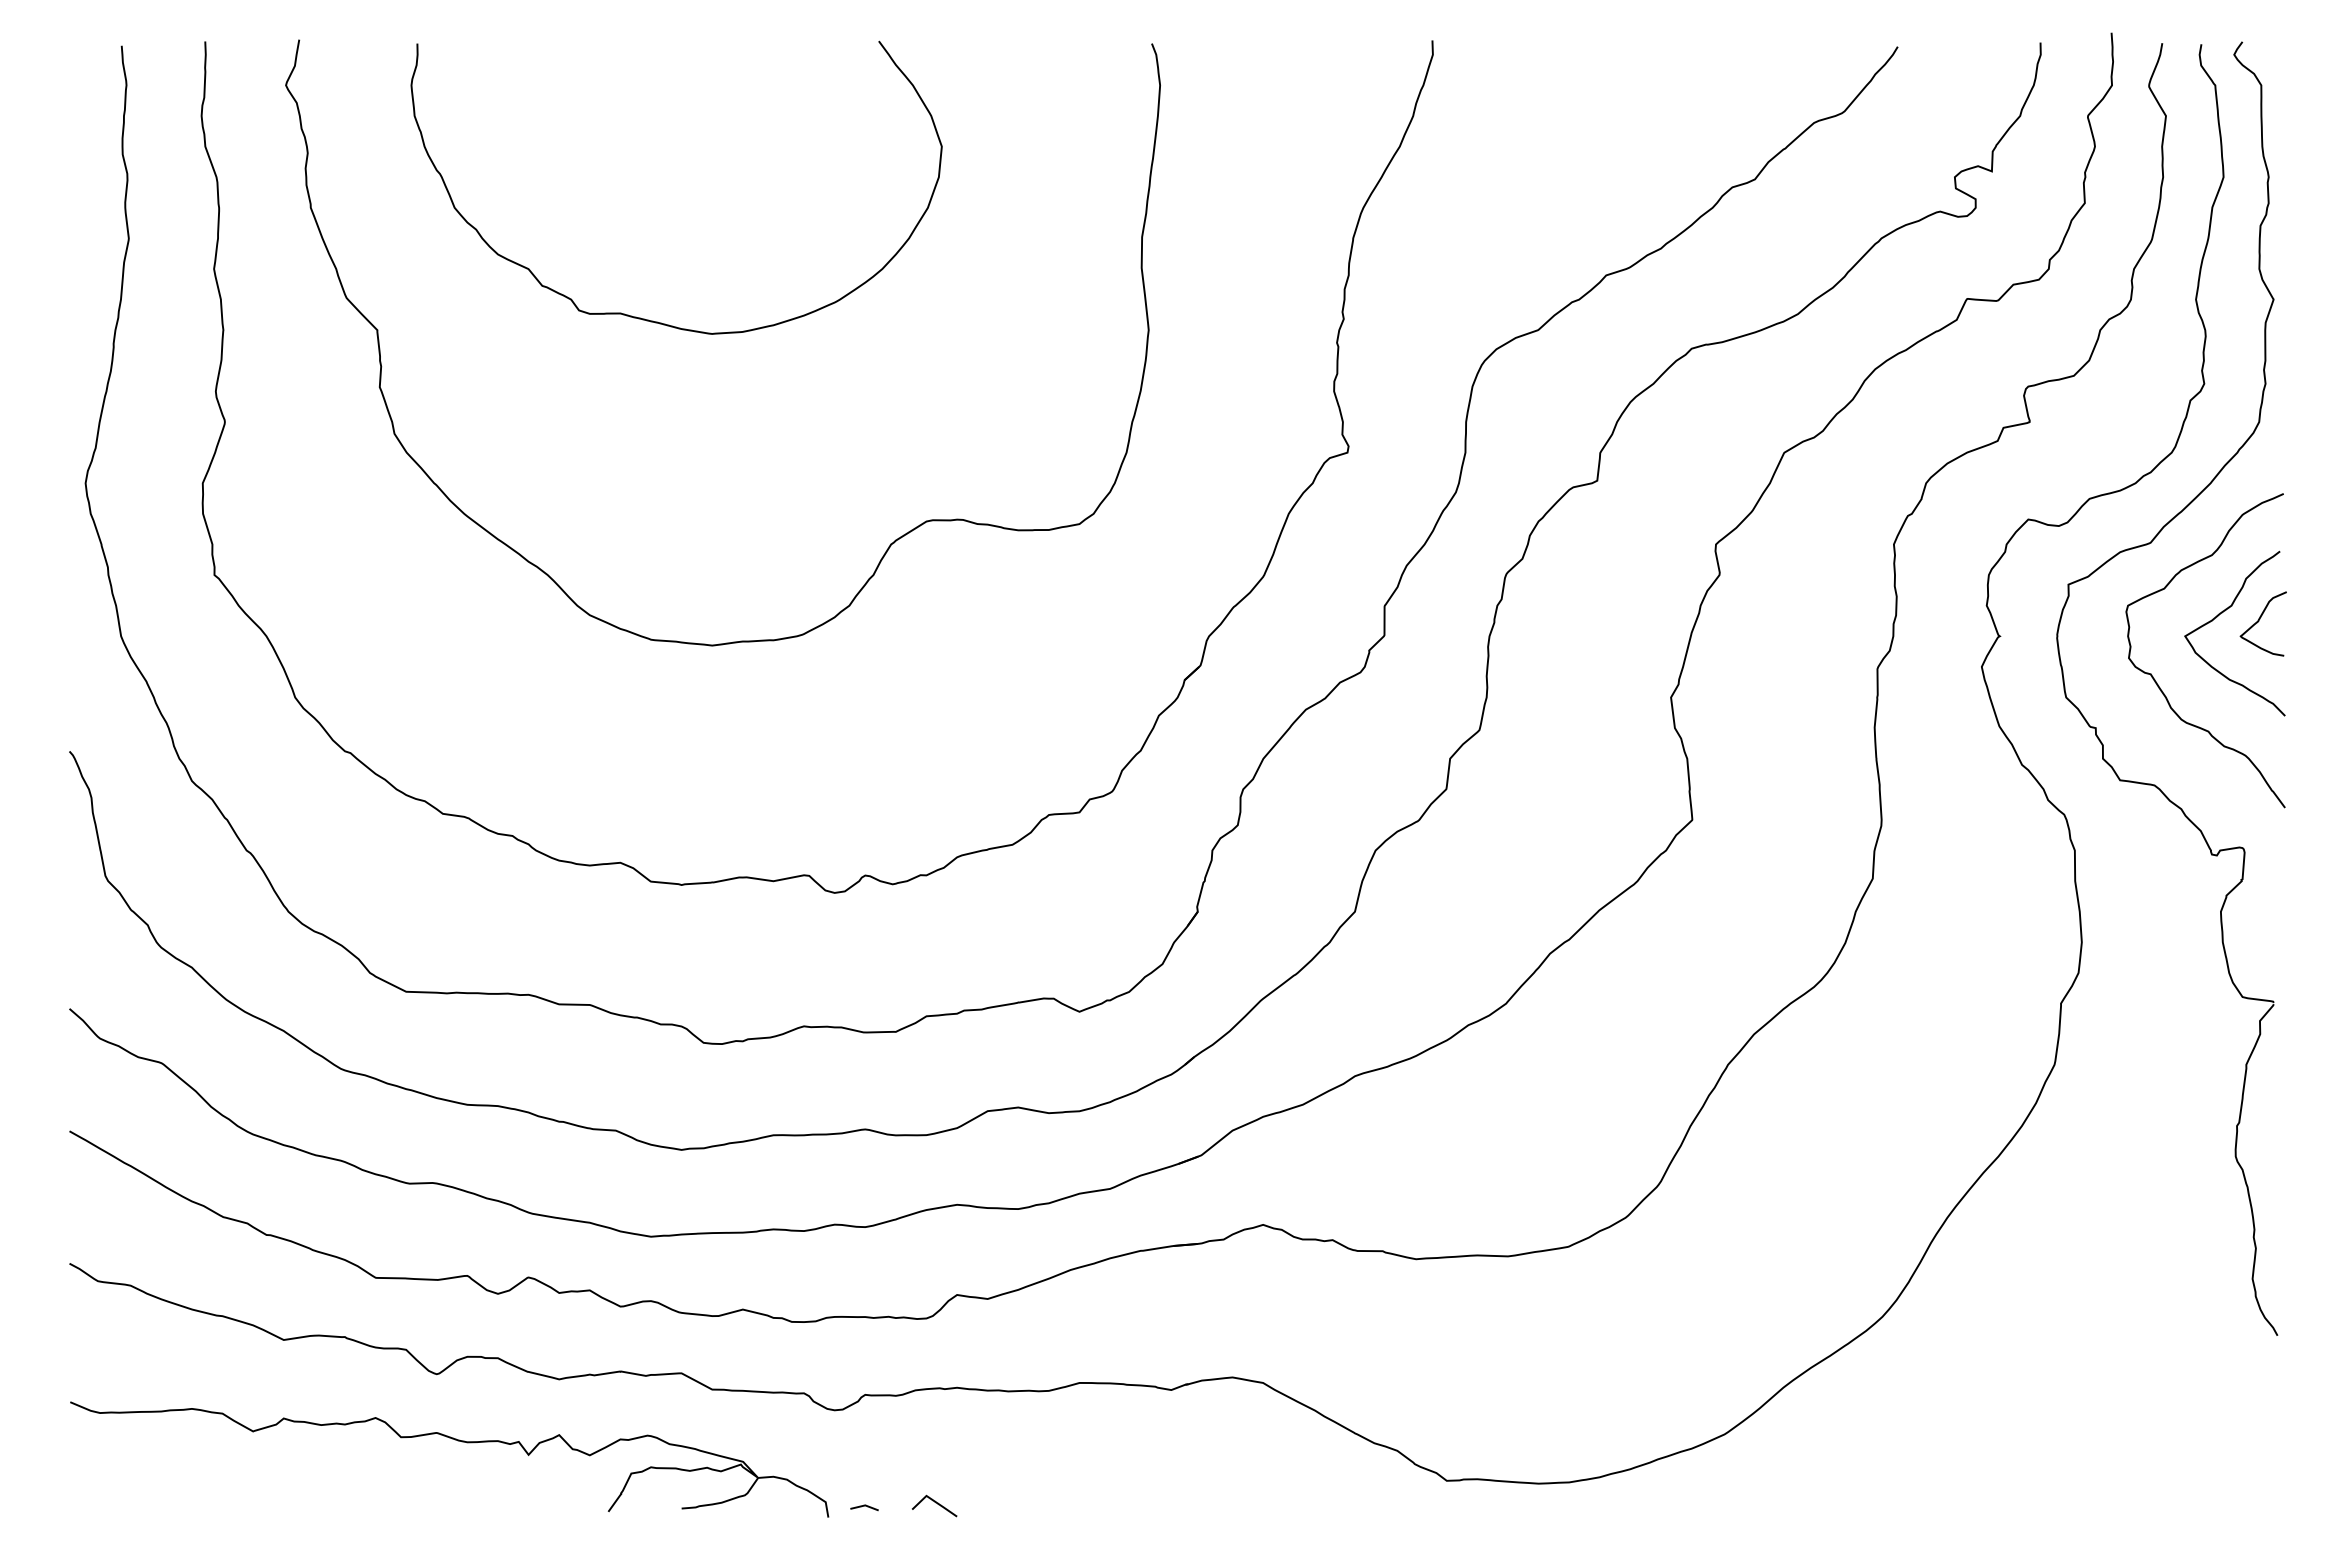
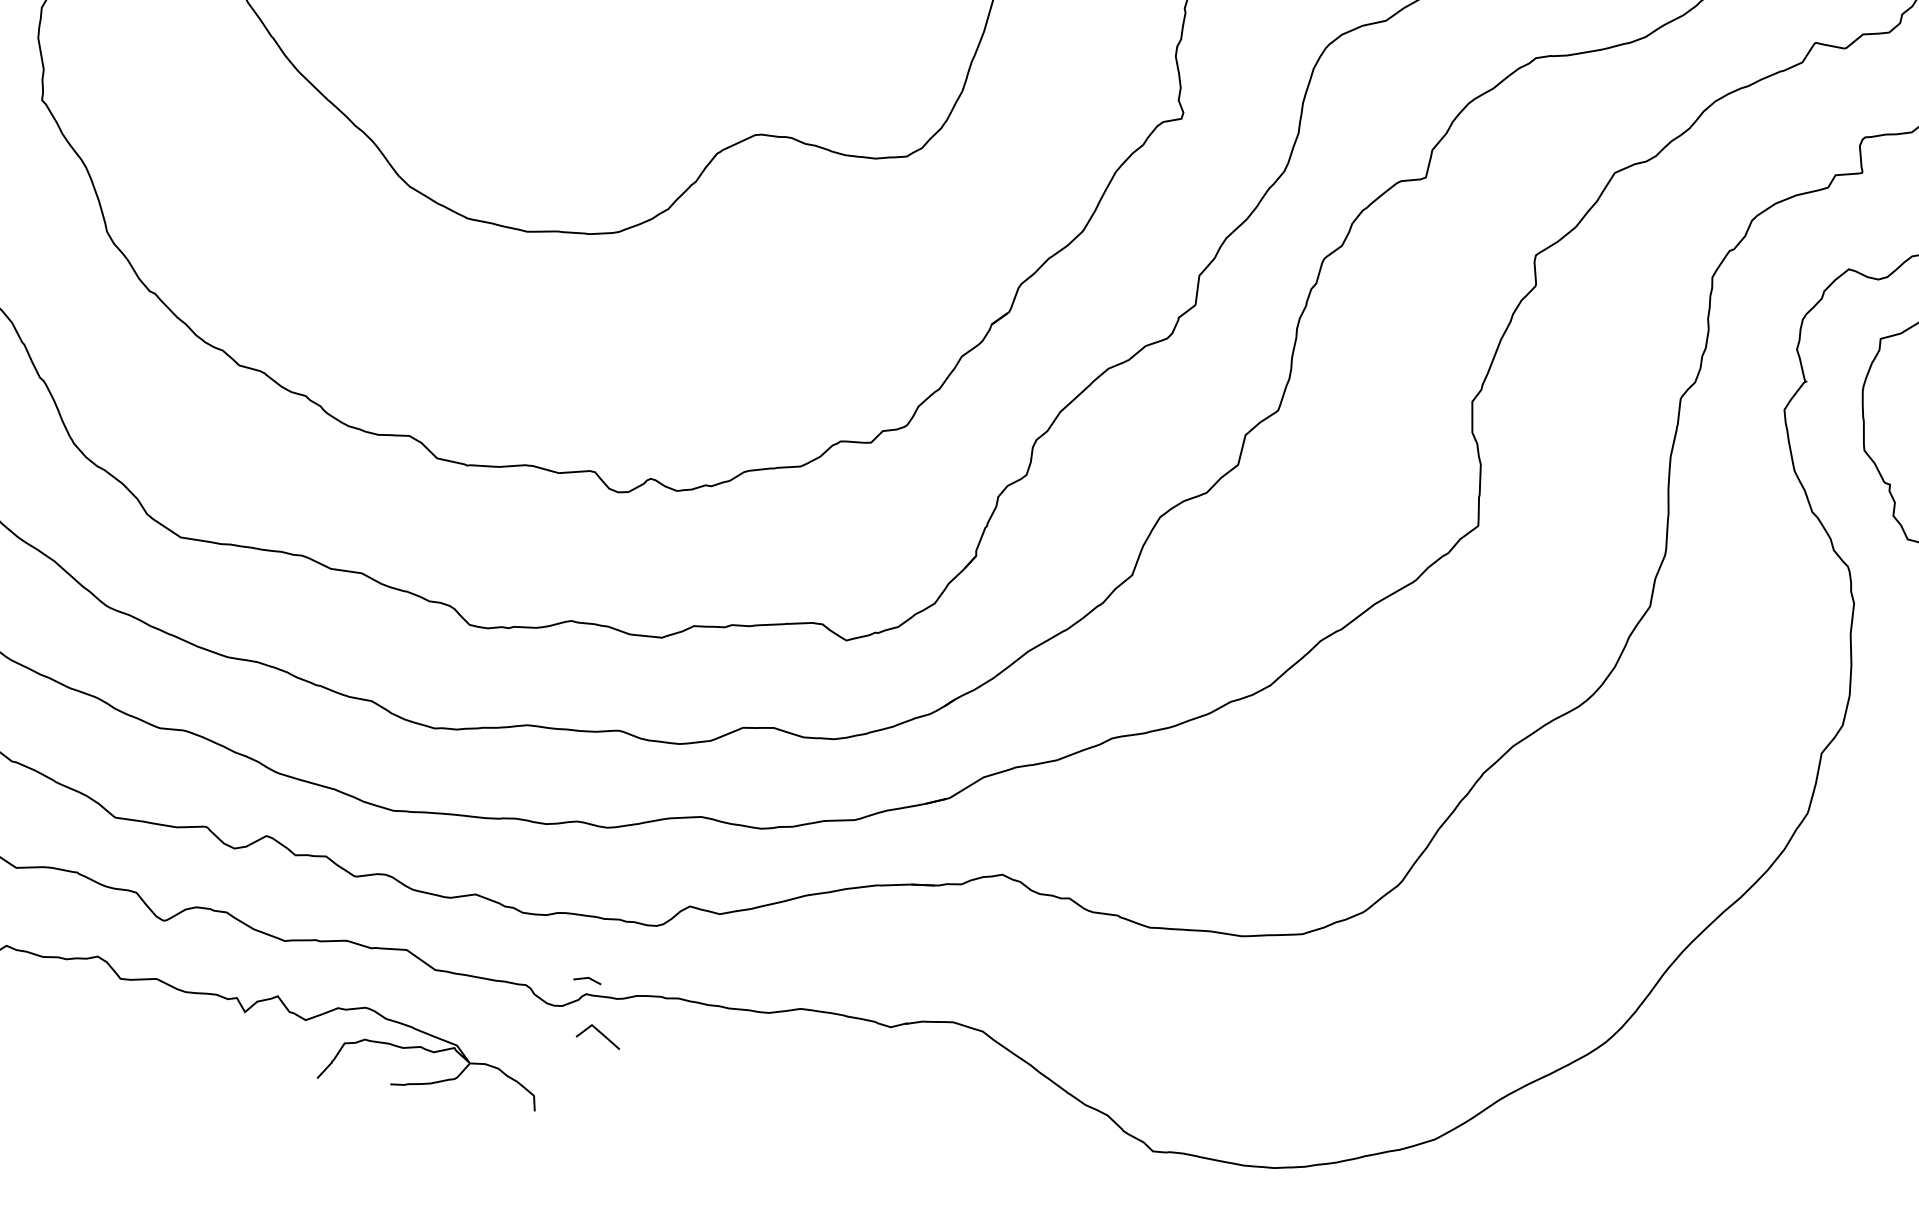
line: (935, 1503) -> (599, 1033), moved
line: (864, 1506) -> (587, 978), moved

